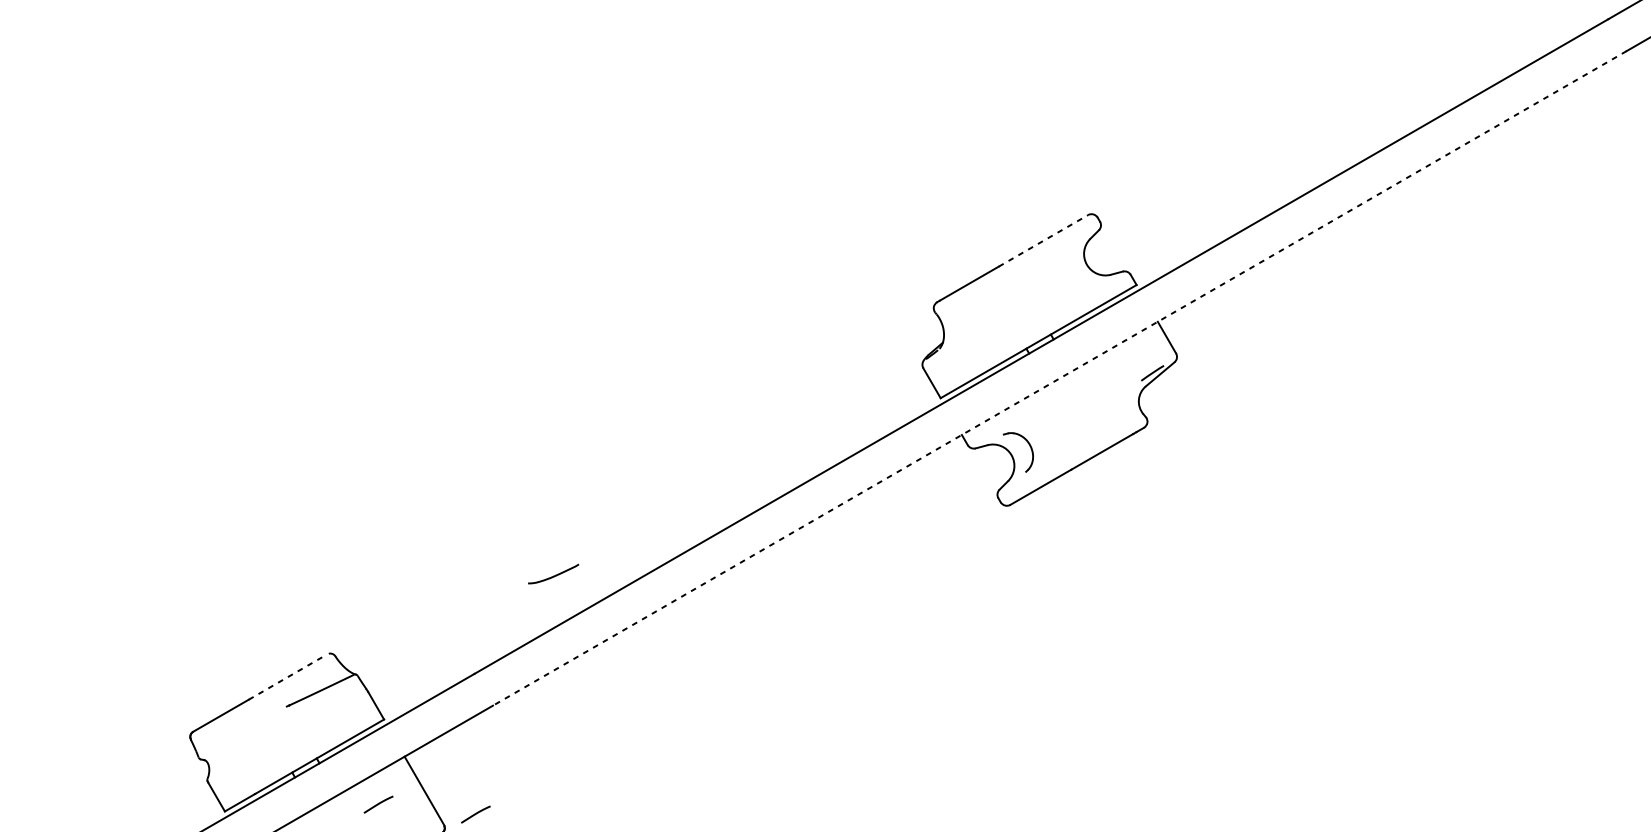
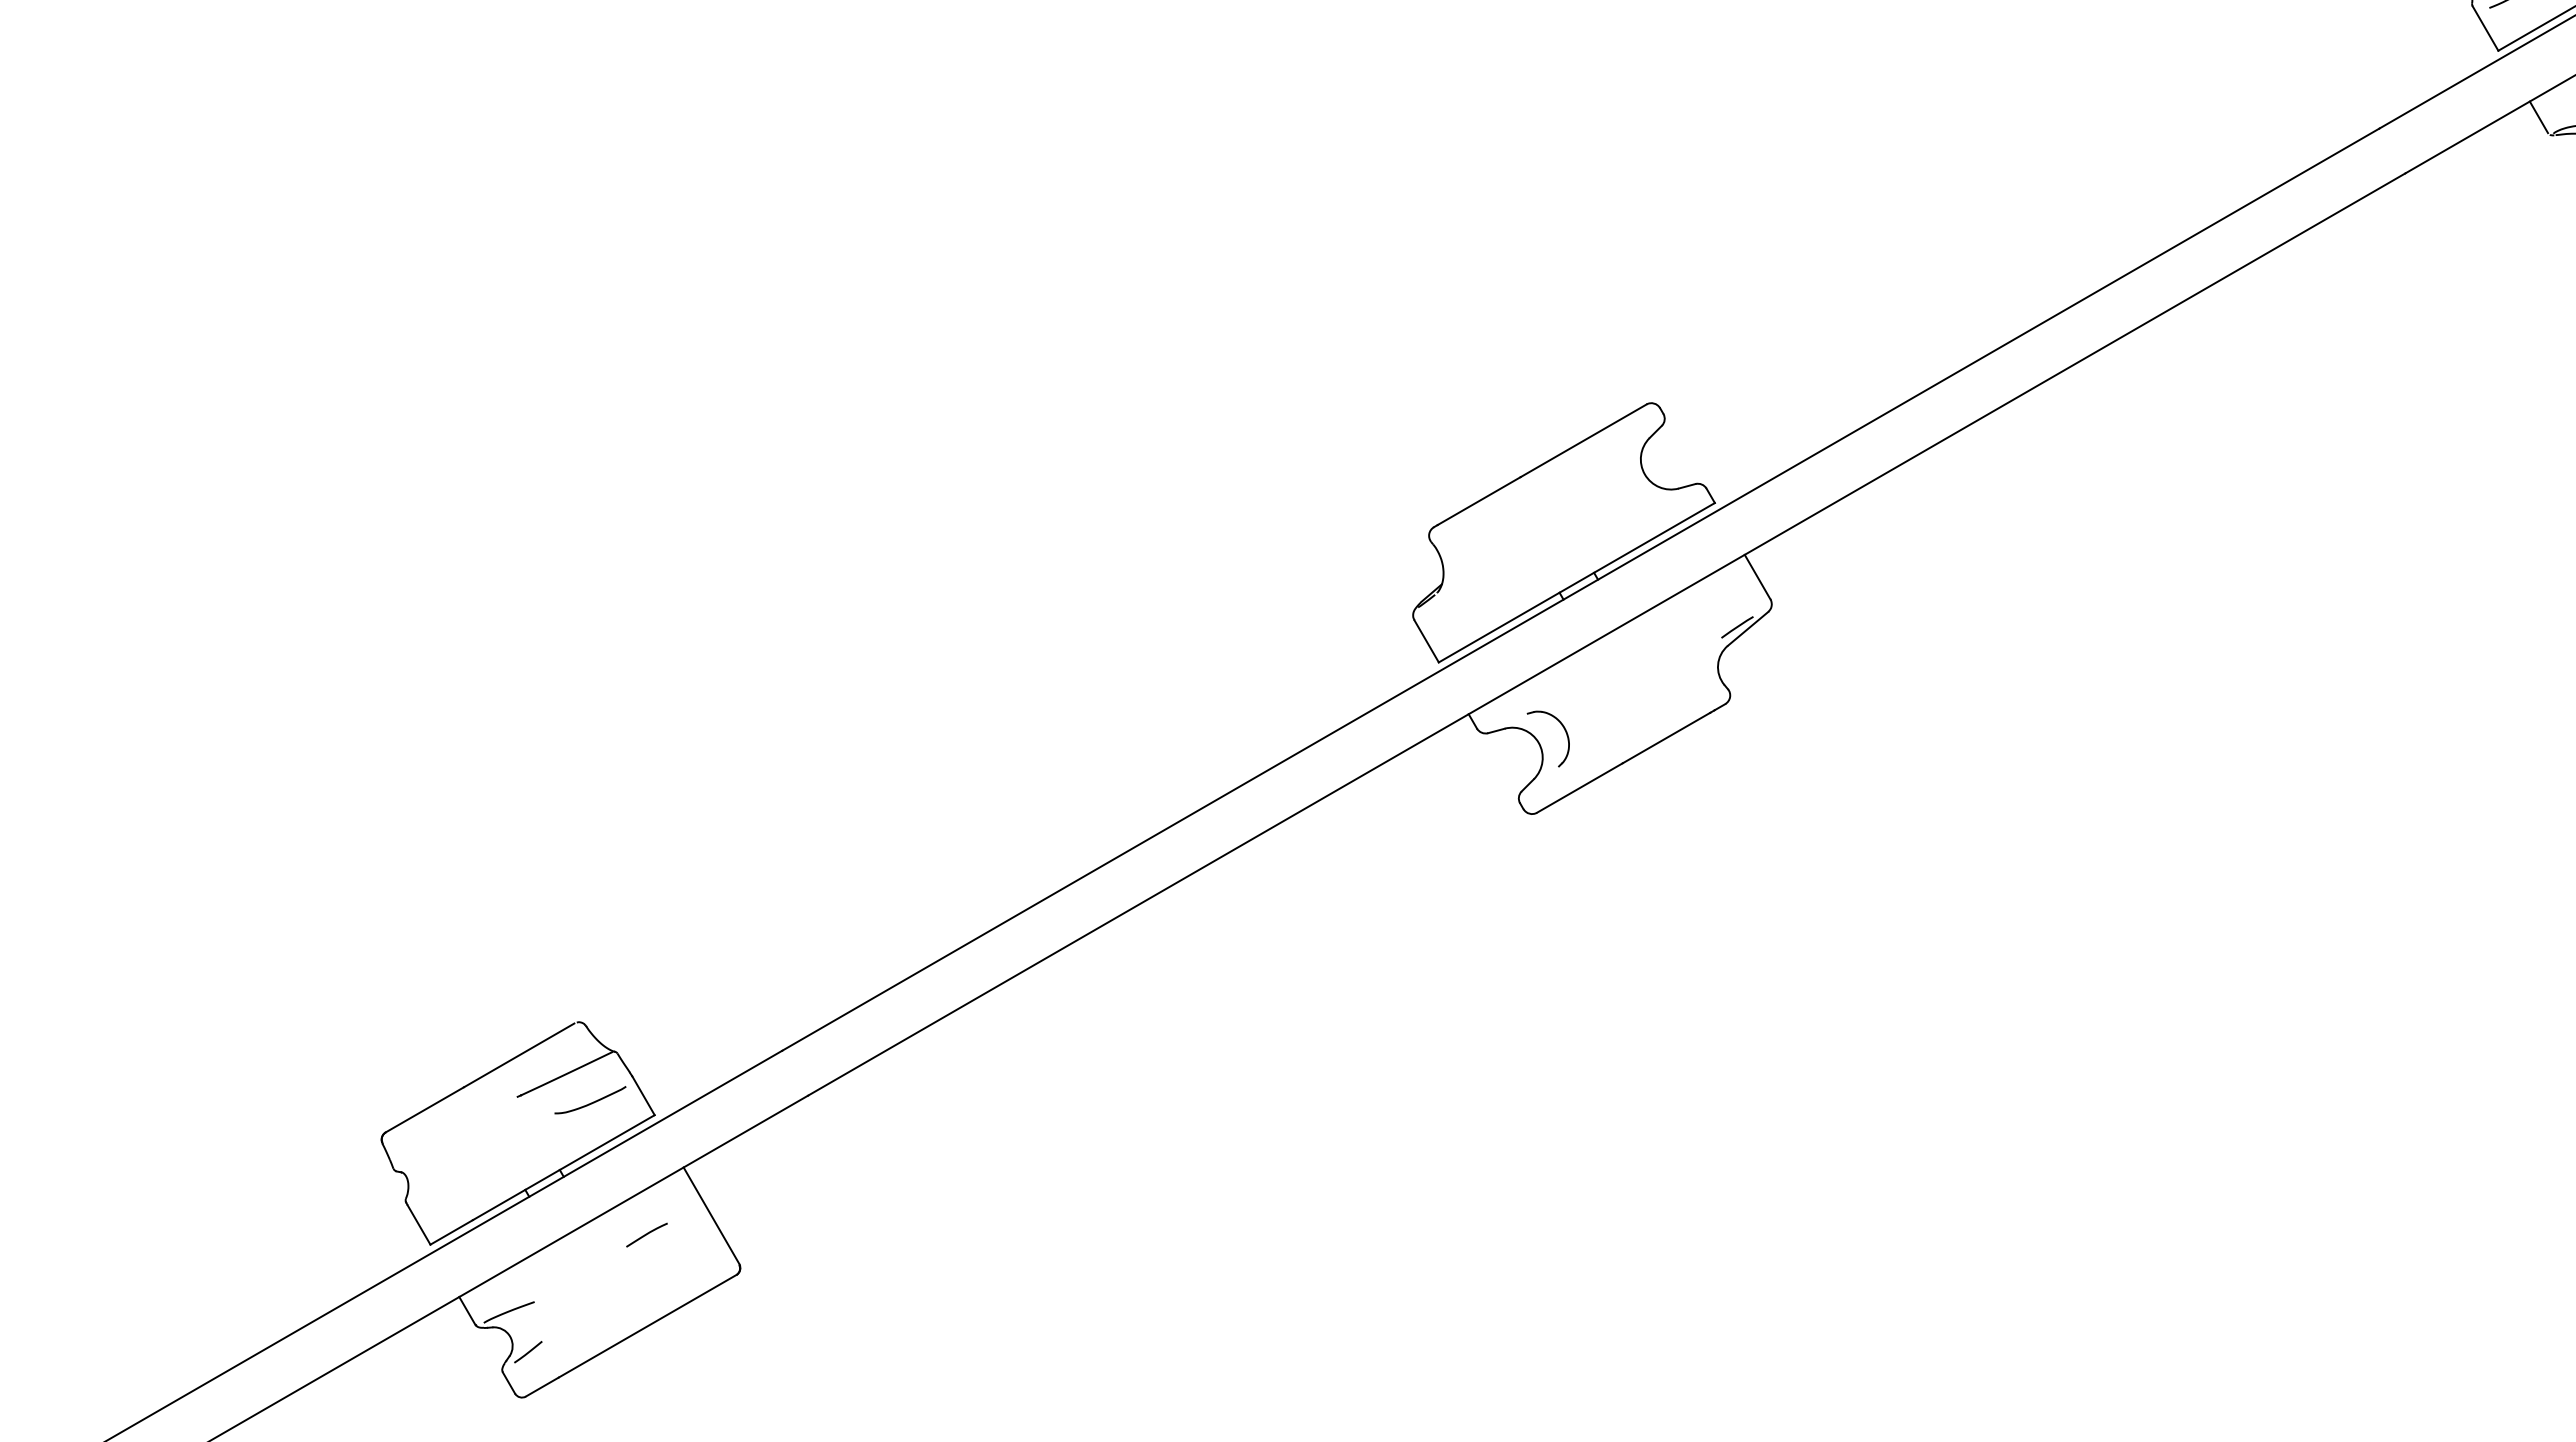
line: (1043, 240) -> (1583, 440), dashed -> solid
line: (1059, 378) -> (1606, 634), dashed -> solid
curve: (553, 575) -> (590, 1102), moved
line: (288, 677) -> (519, 1055), dashed -> solid
line: (475, 814) -> (783, 1248), removed

